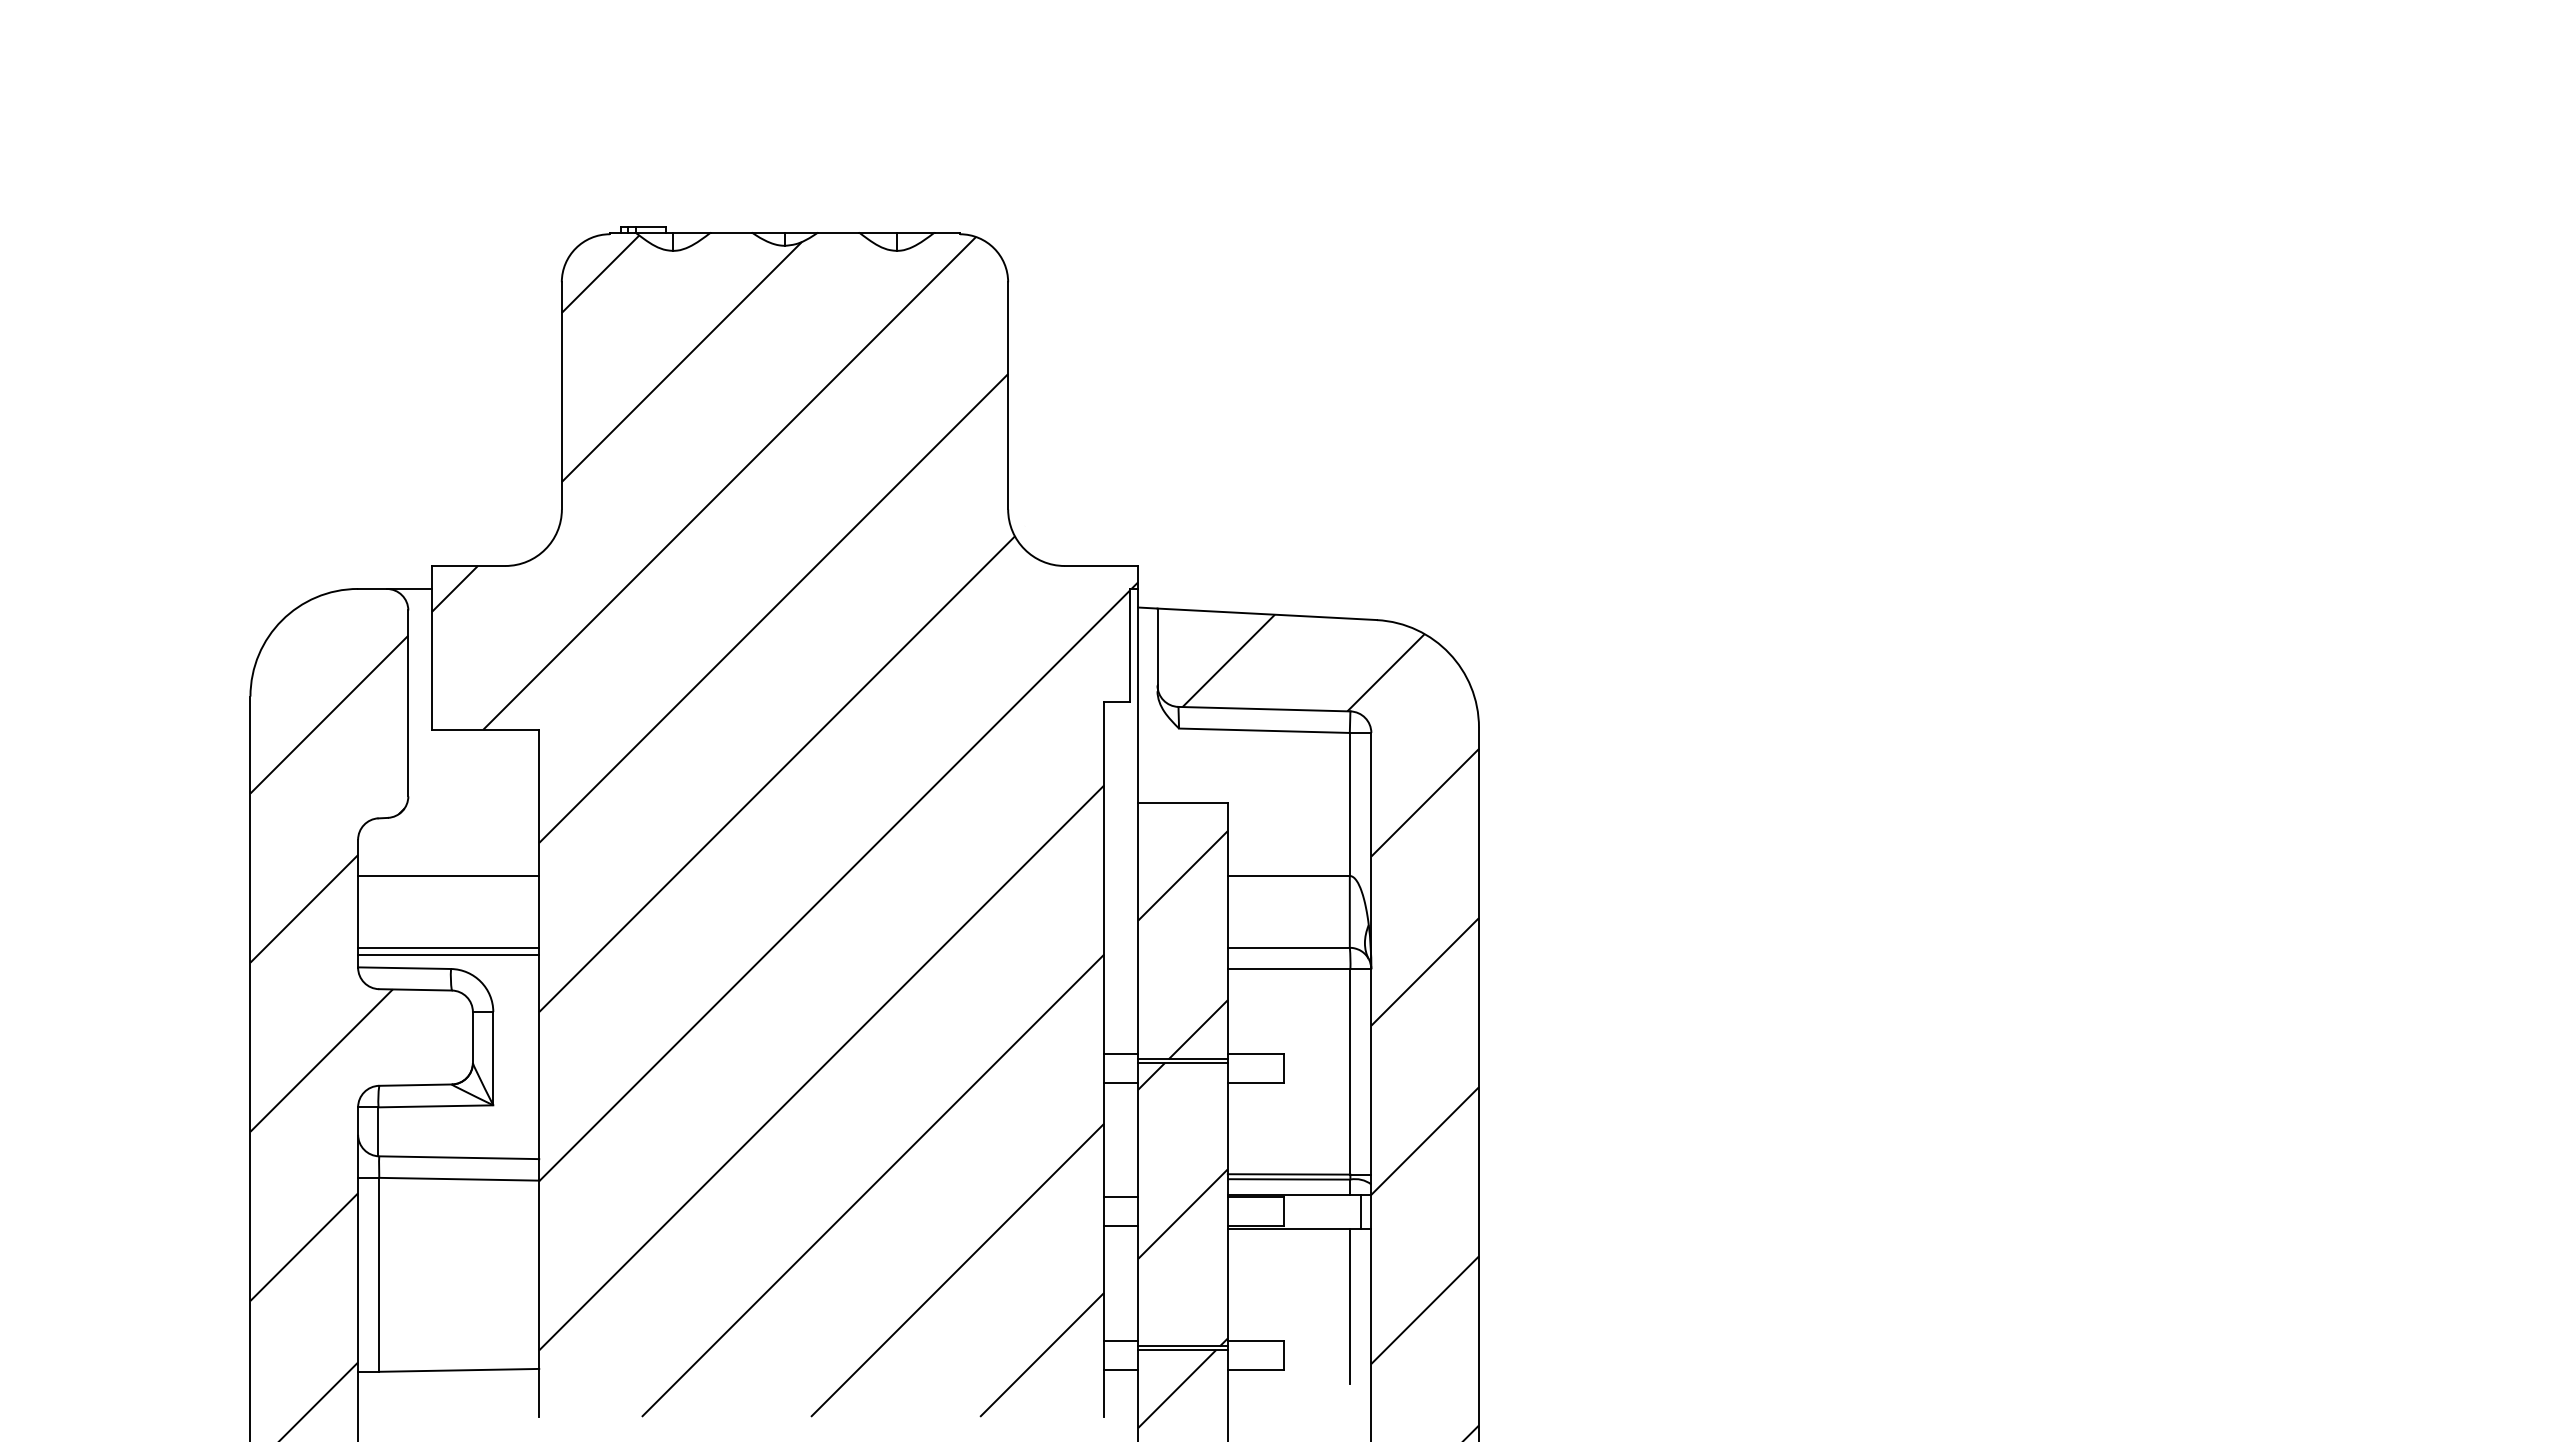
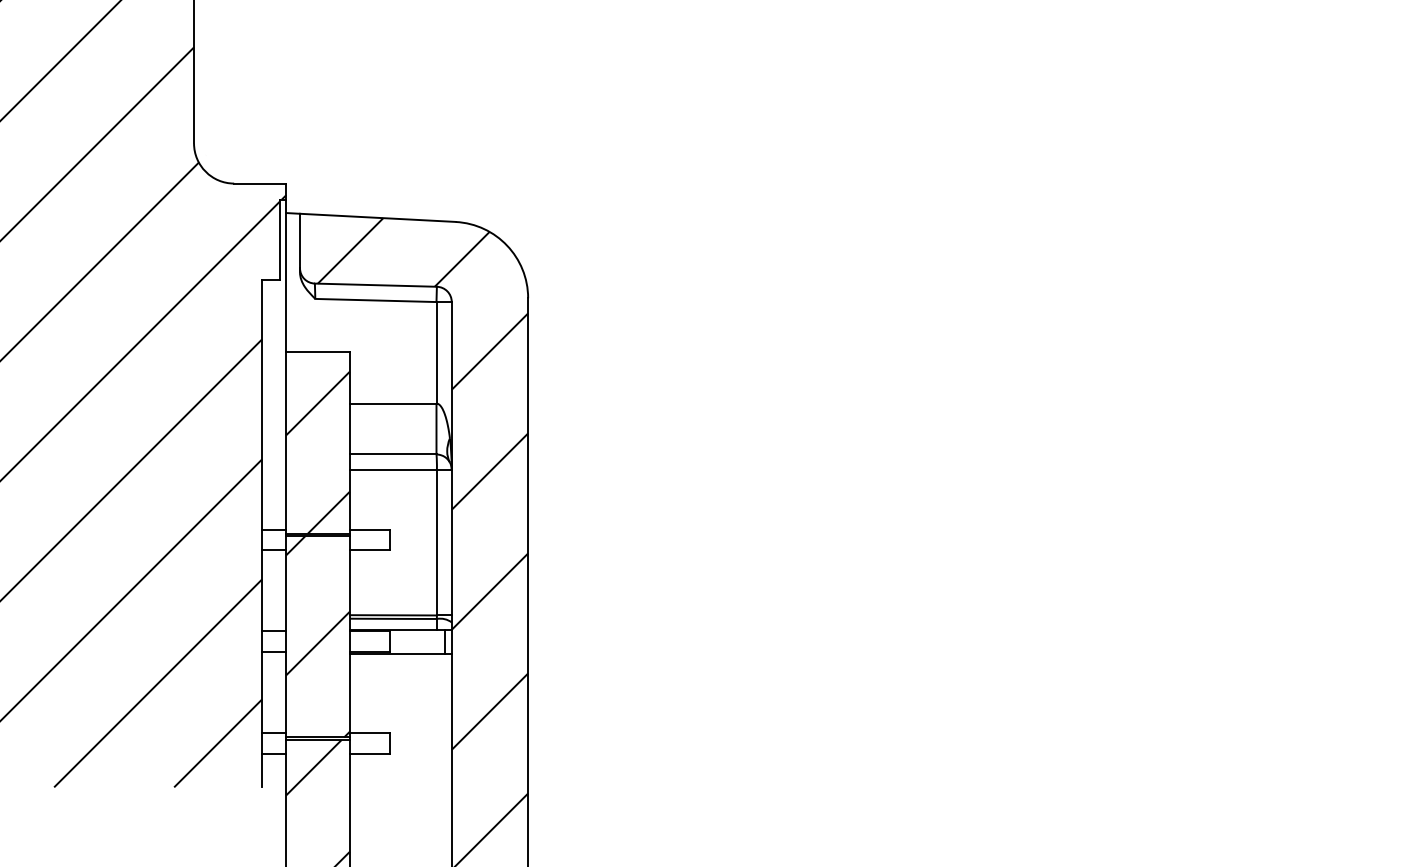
line: (1350, 1306) -> (436, 709), removed

